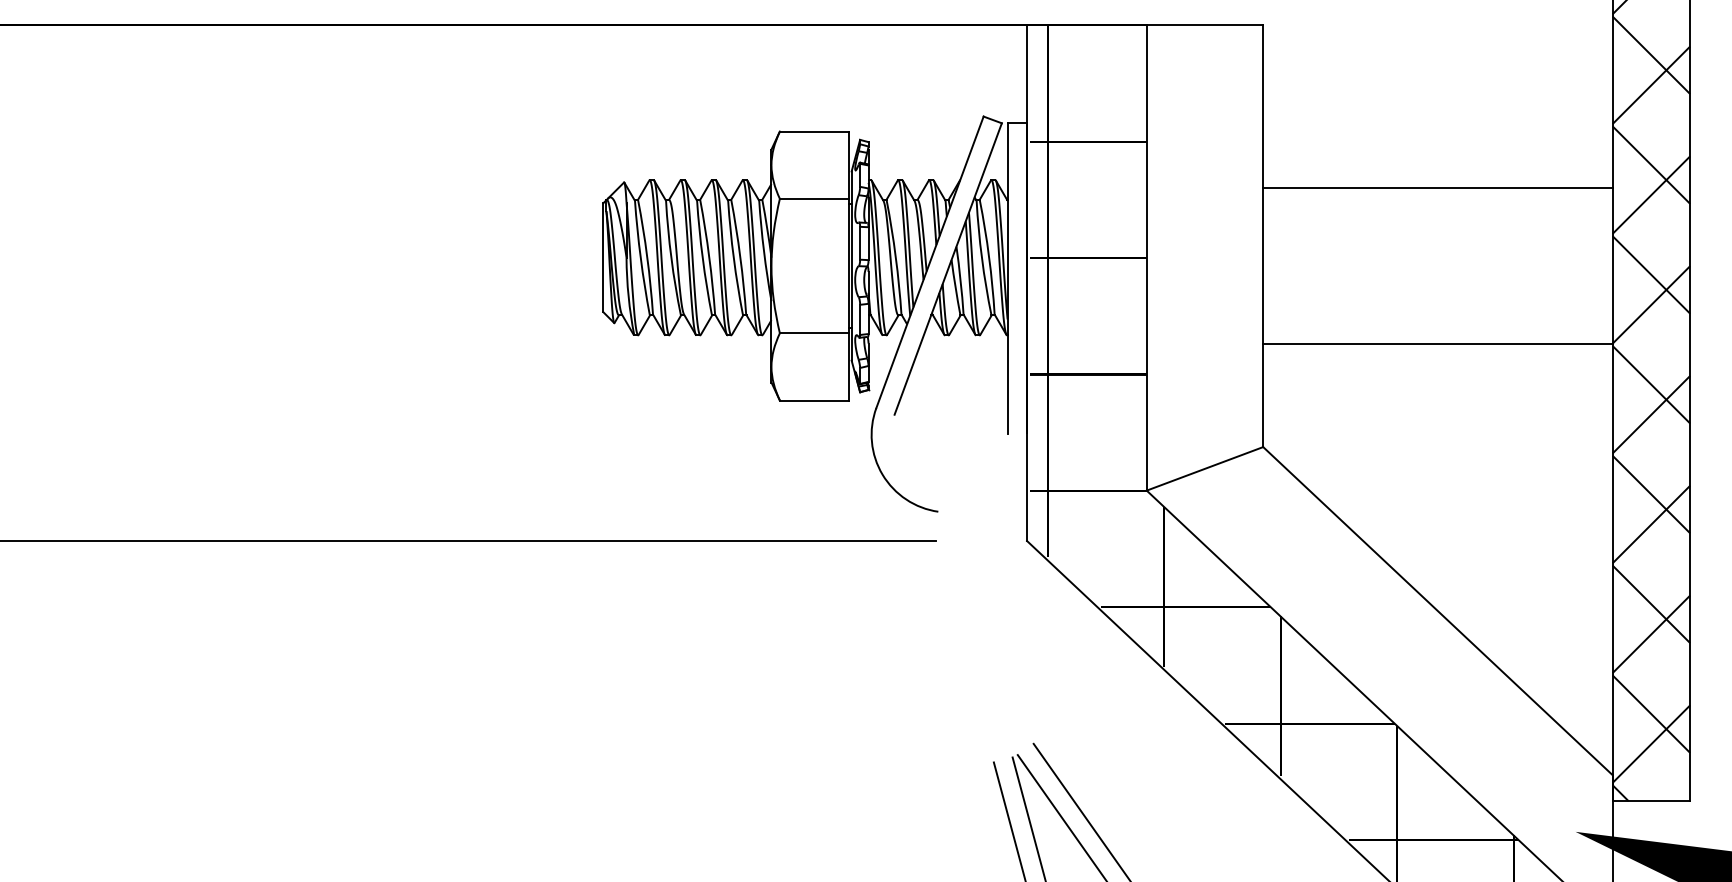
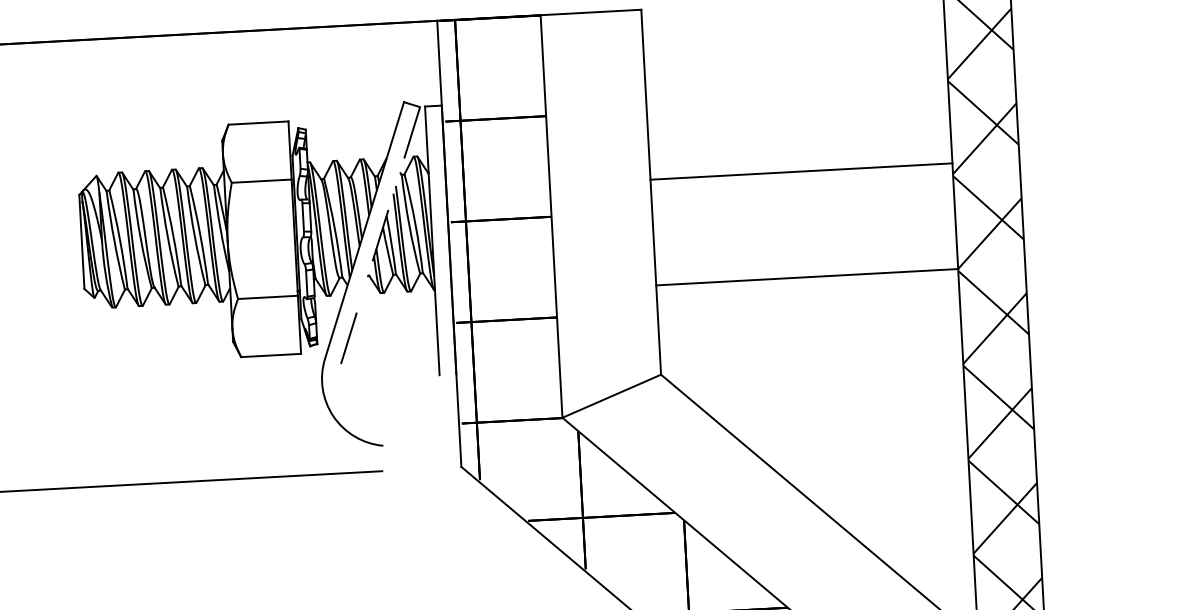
line: (1437, 188) -> (801, 171), moved
line: (948, 269) -> (380, 235), solid -> dashed

